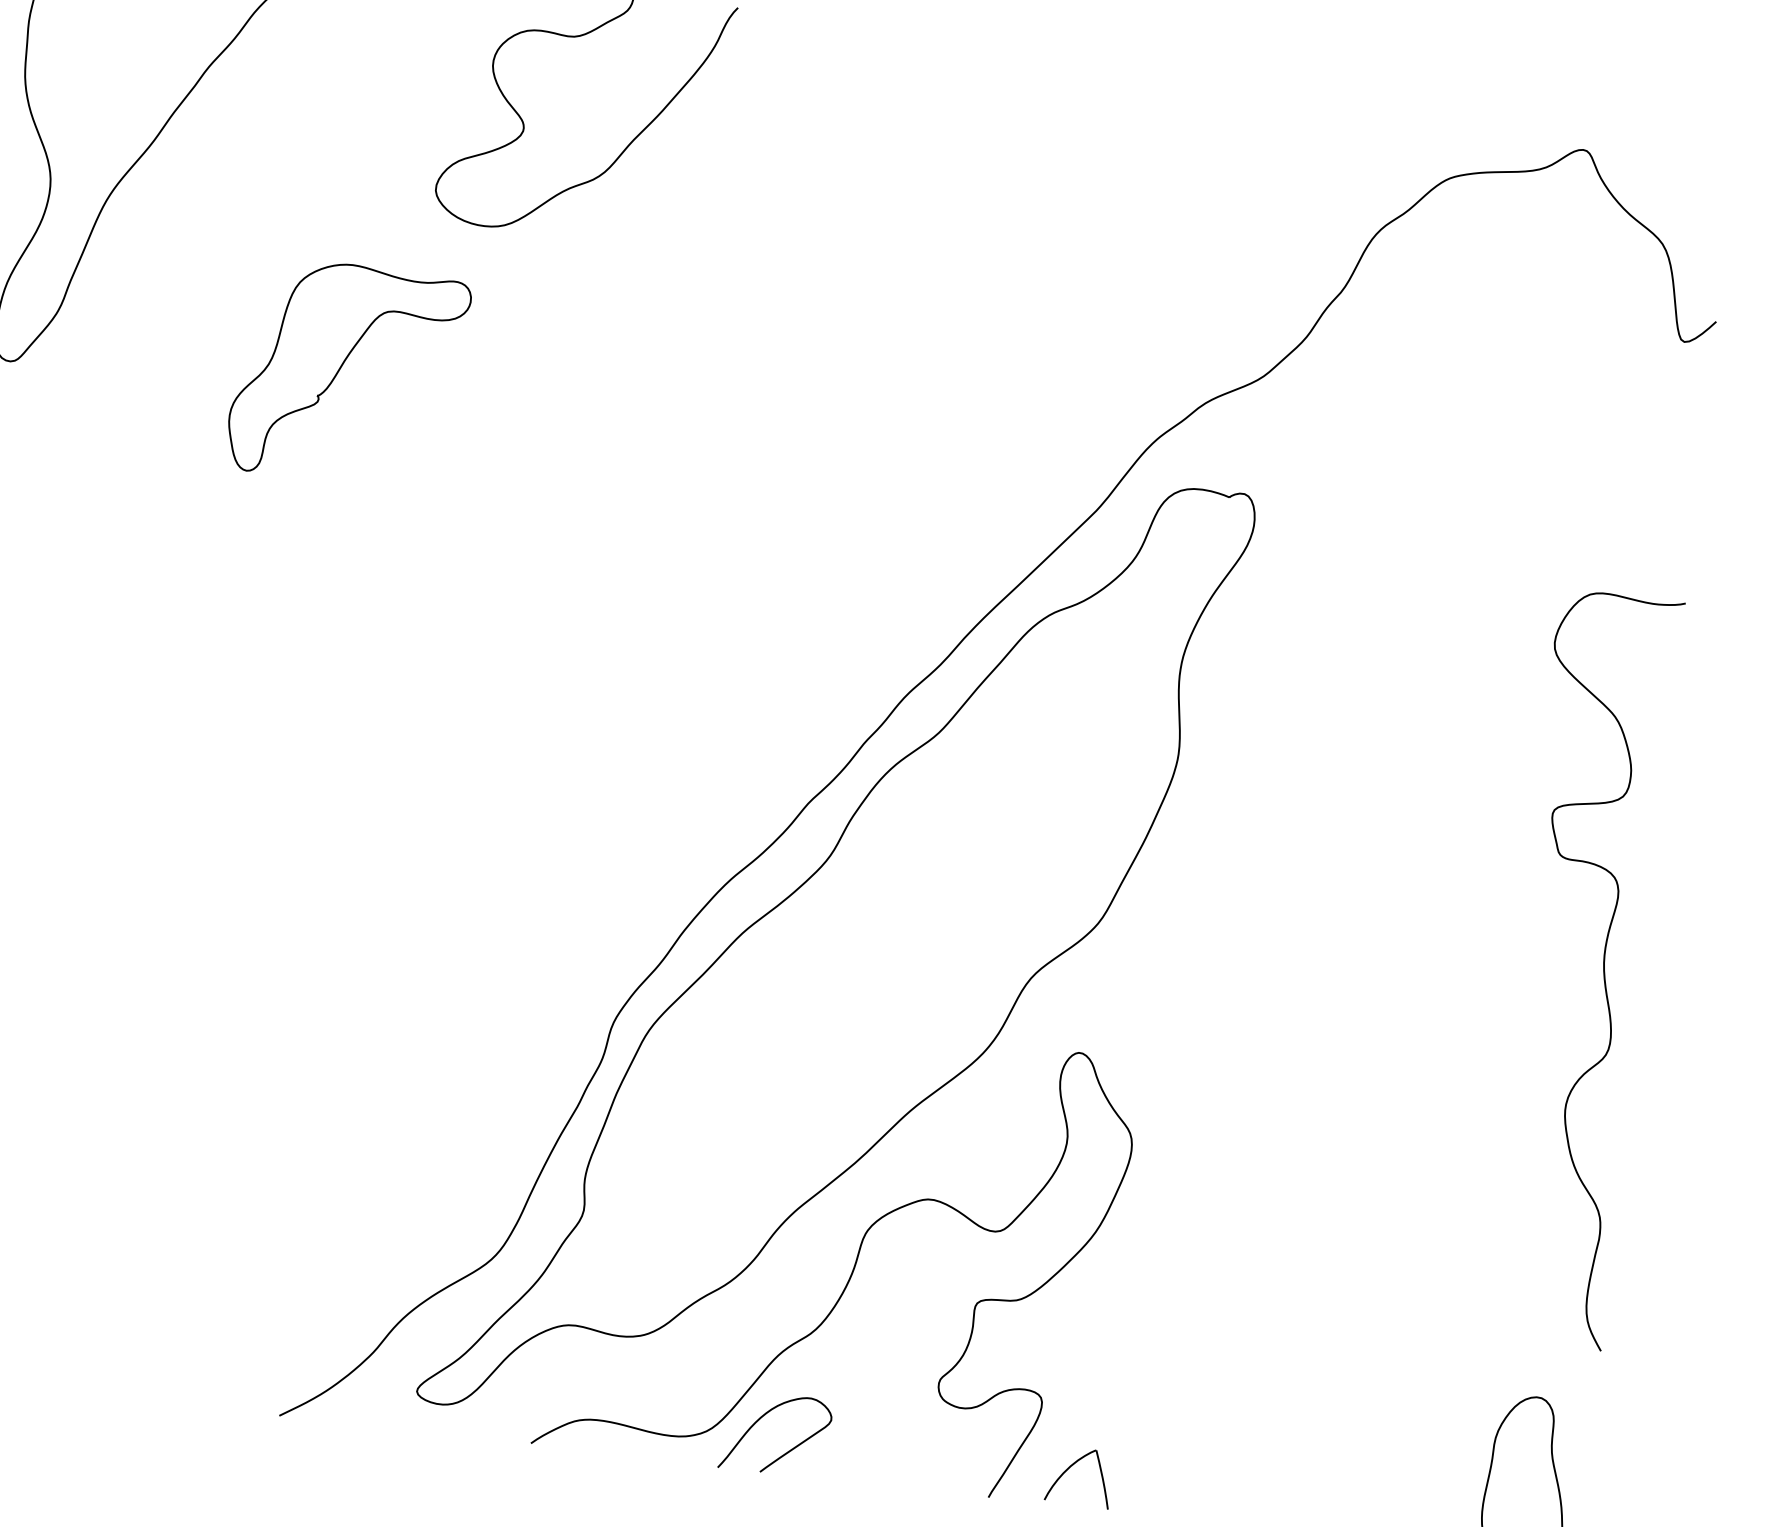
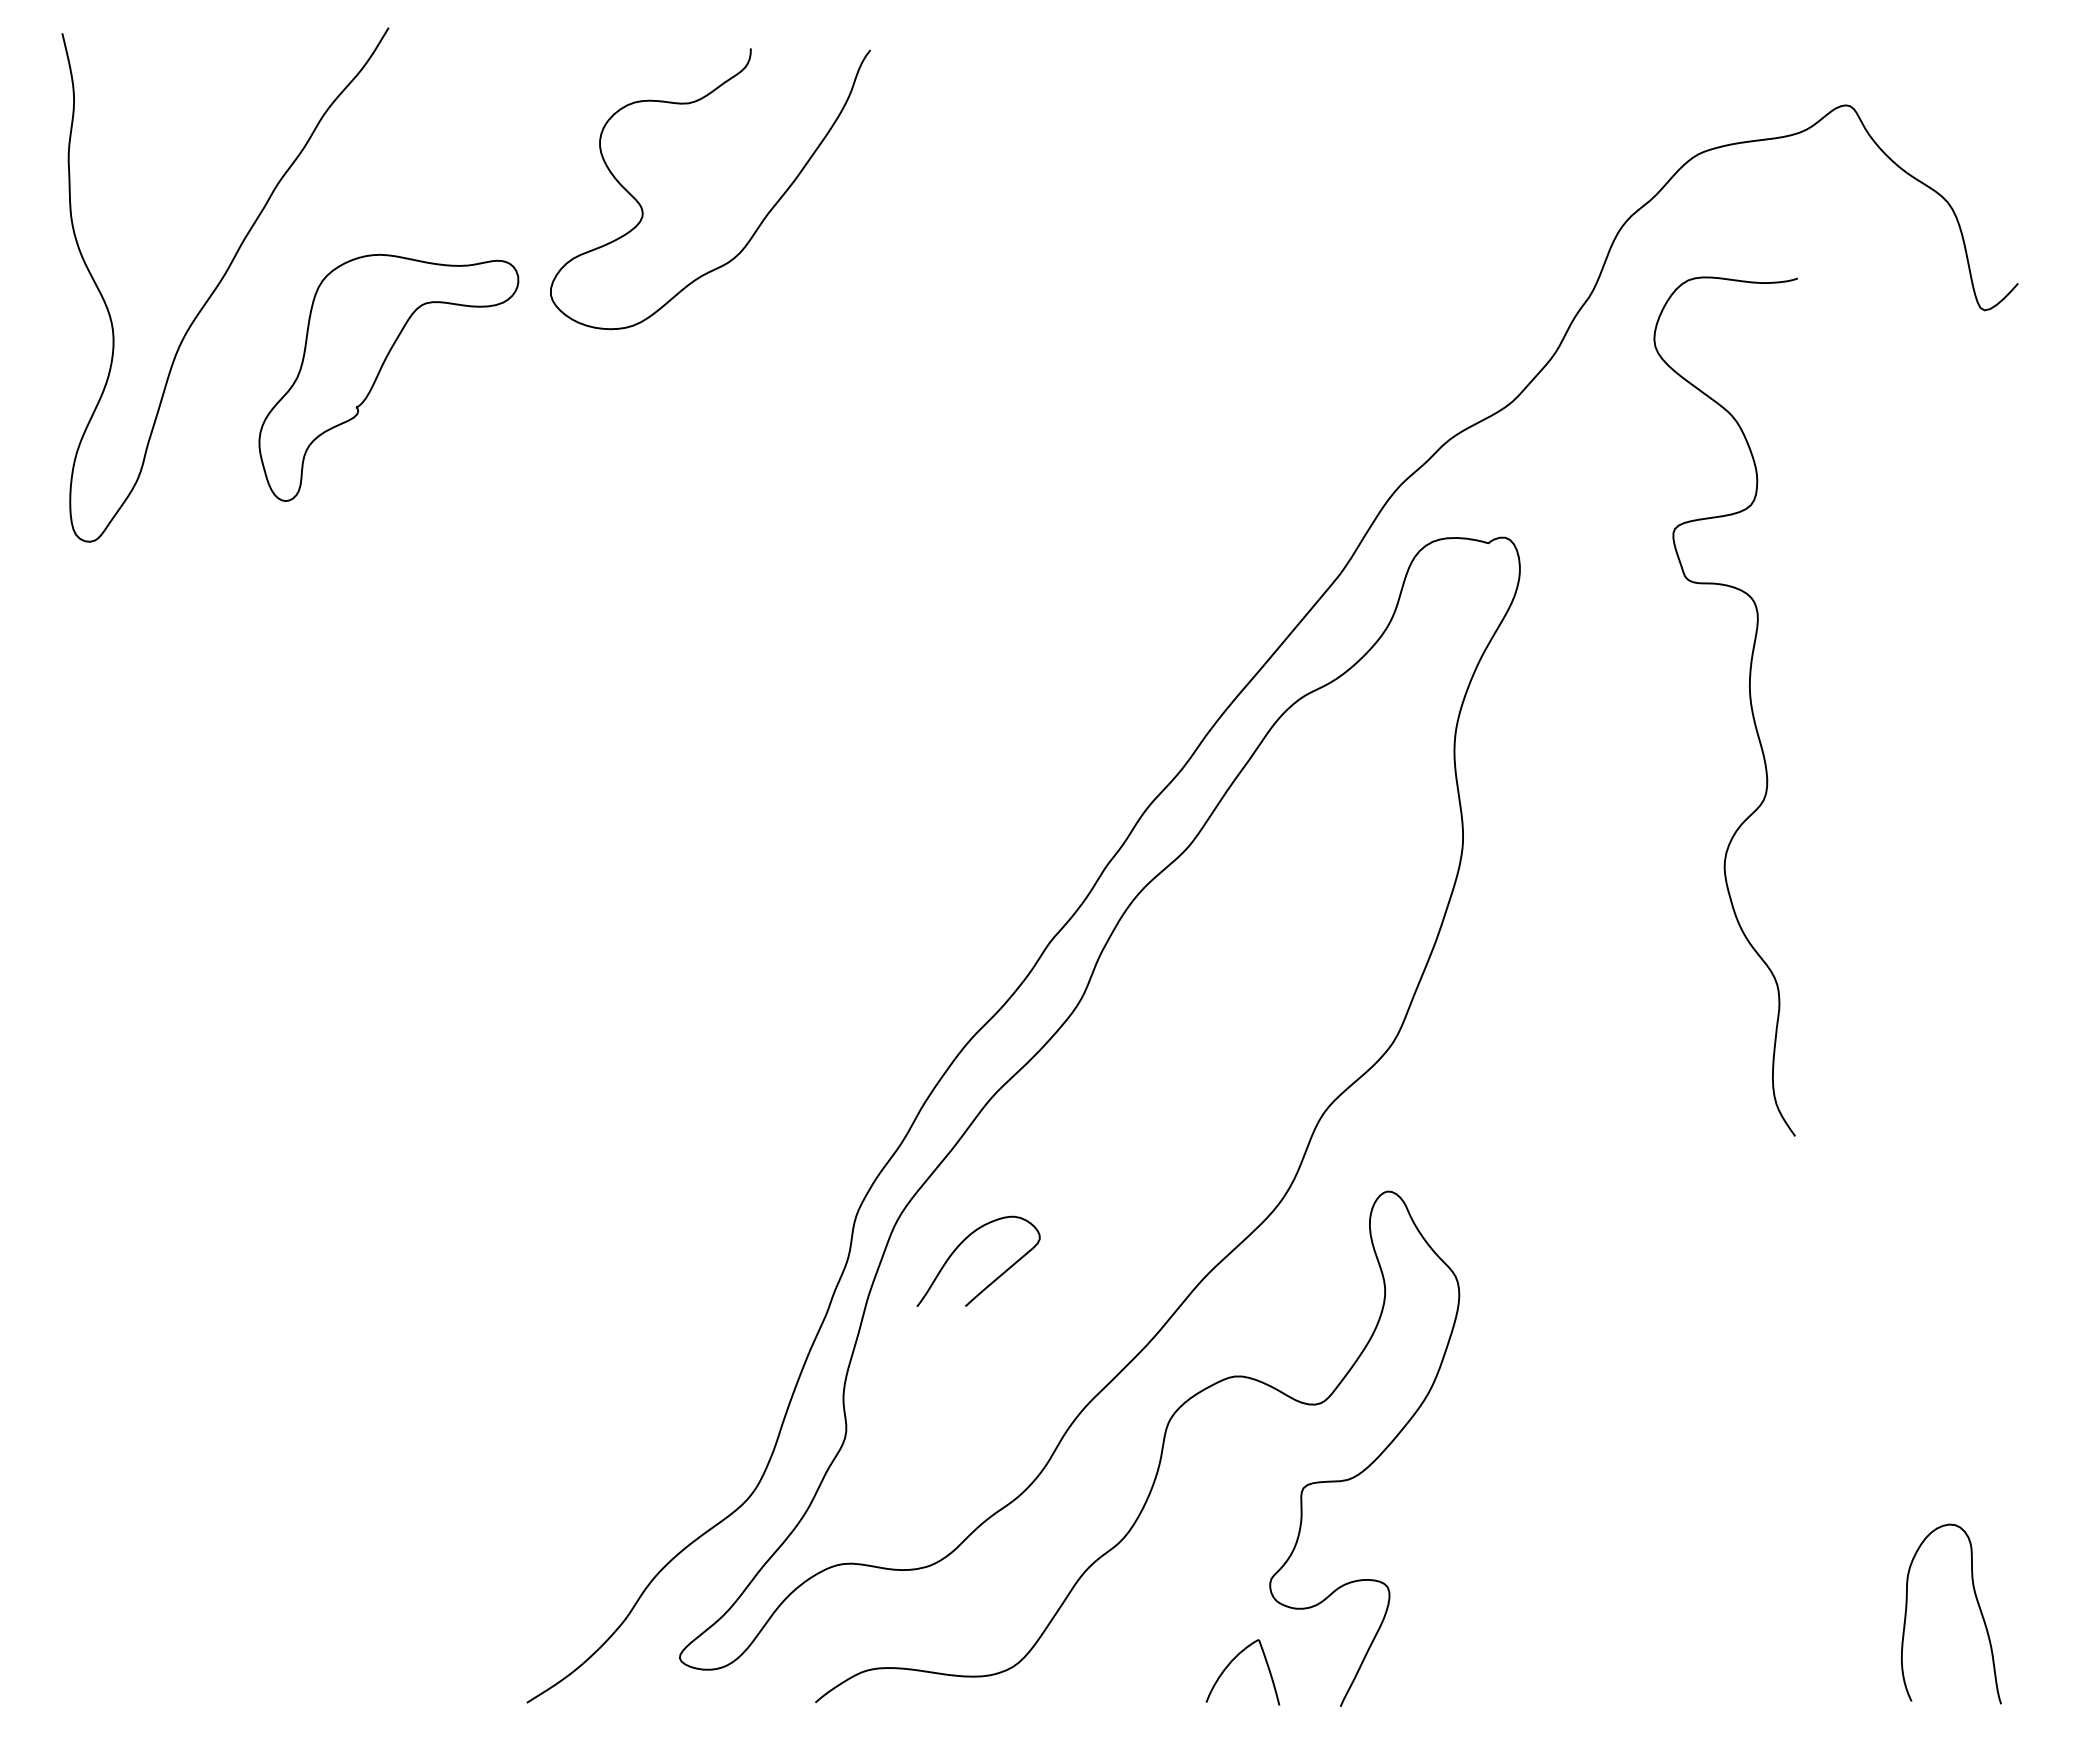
part: (341, 367) -> (380, 372), moved
curve: (1602, 966) -> (1749, 700), moved
curve: (763, 1416) -> (962, 1243), moved
part: (1070, 1468) -> (1231, 1663), moved

